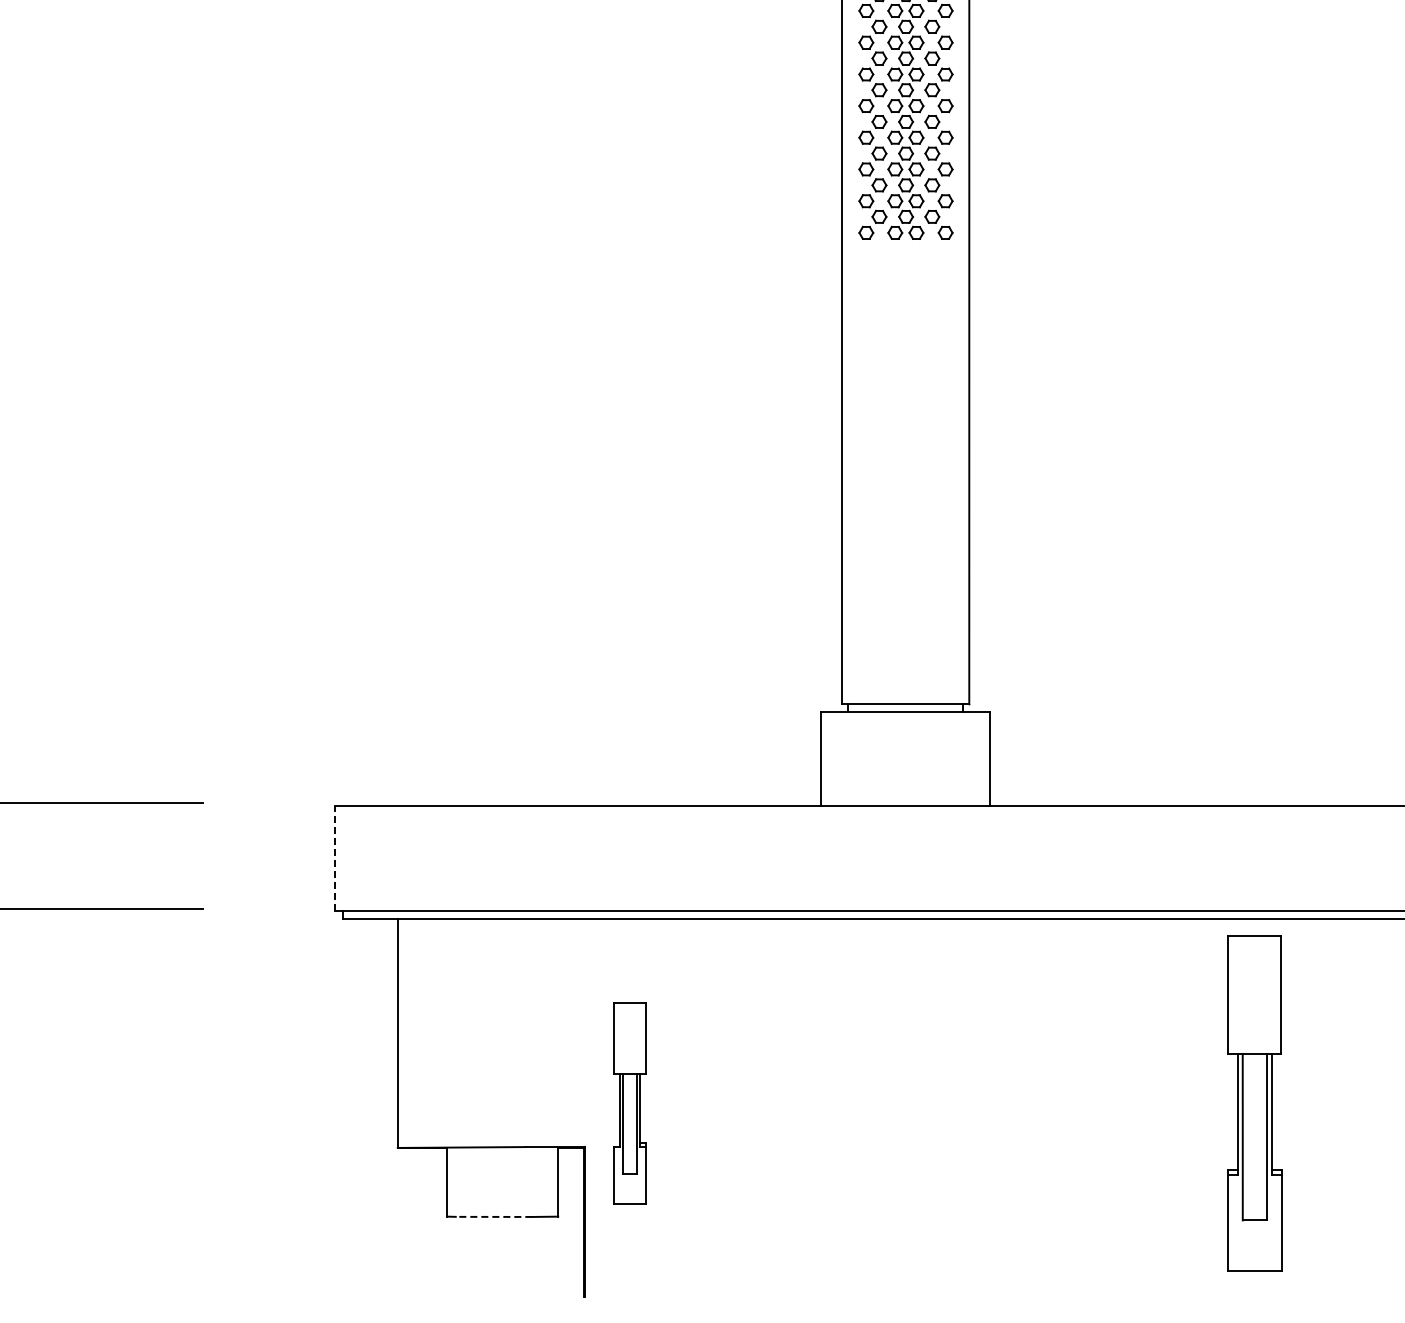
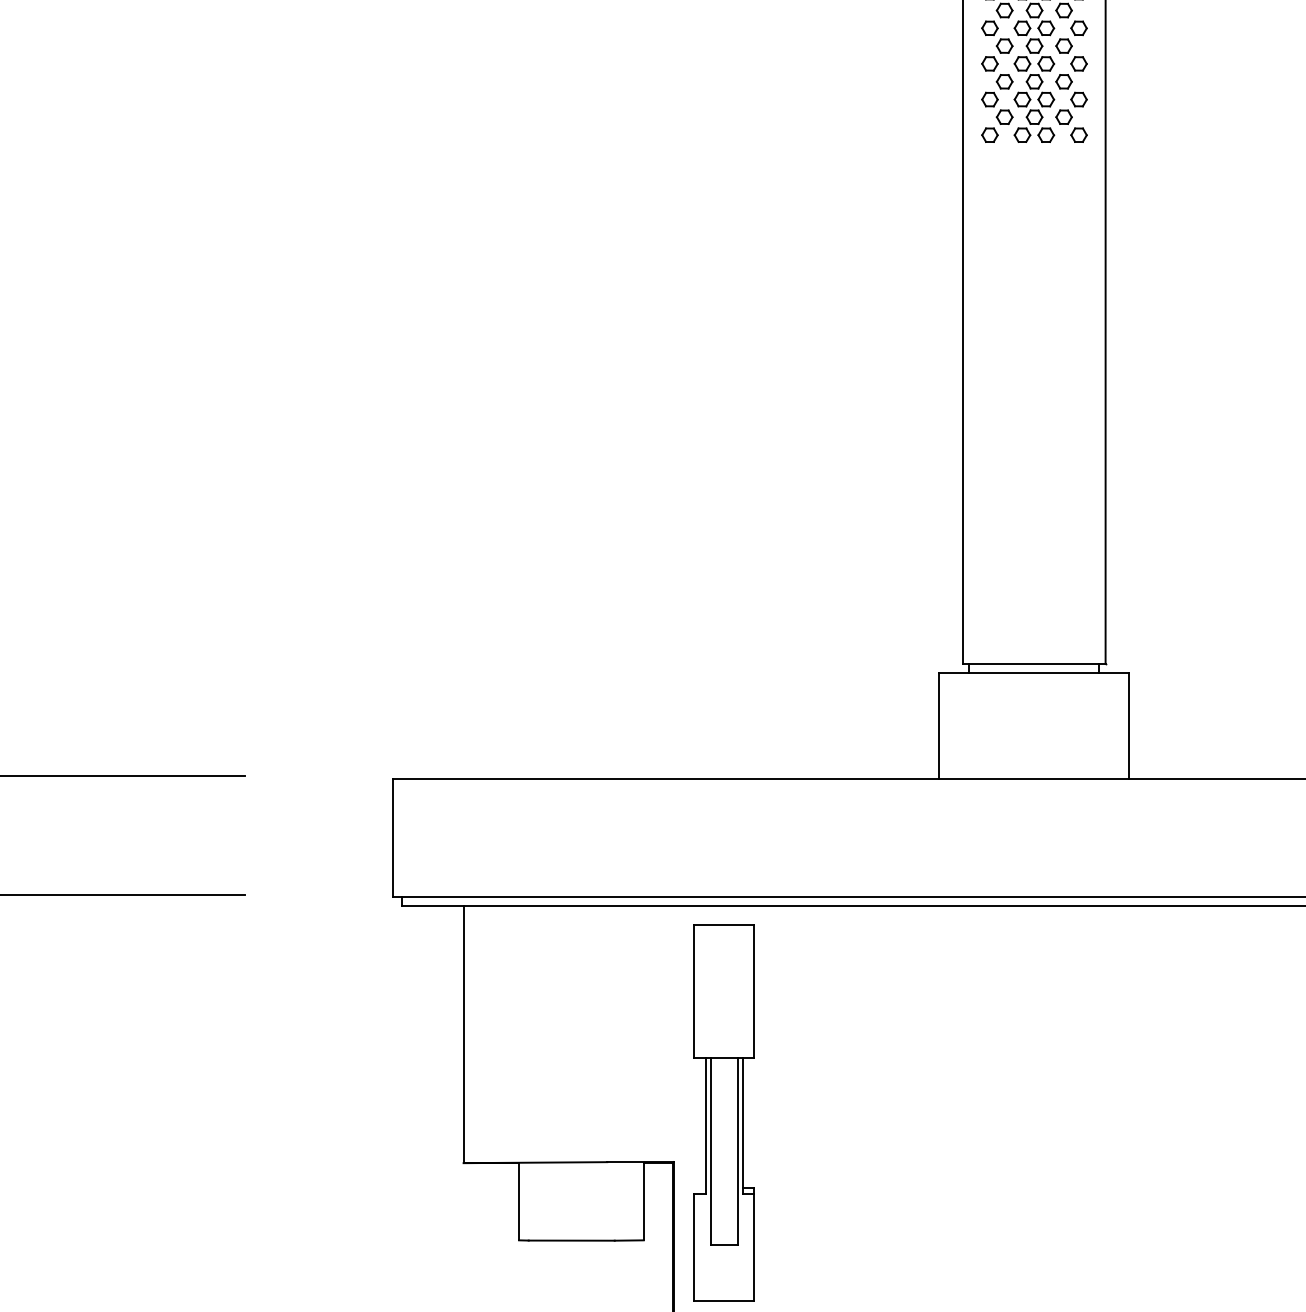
line: (334, 858) -> (392, 837), dashed -> solid
part: (629, 1103) -> (723, 1113), size x1.67
line: (493, 1216) -> (571, 1240), dashed -> solid

